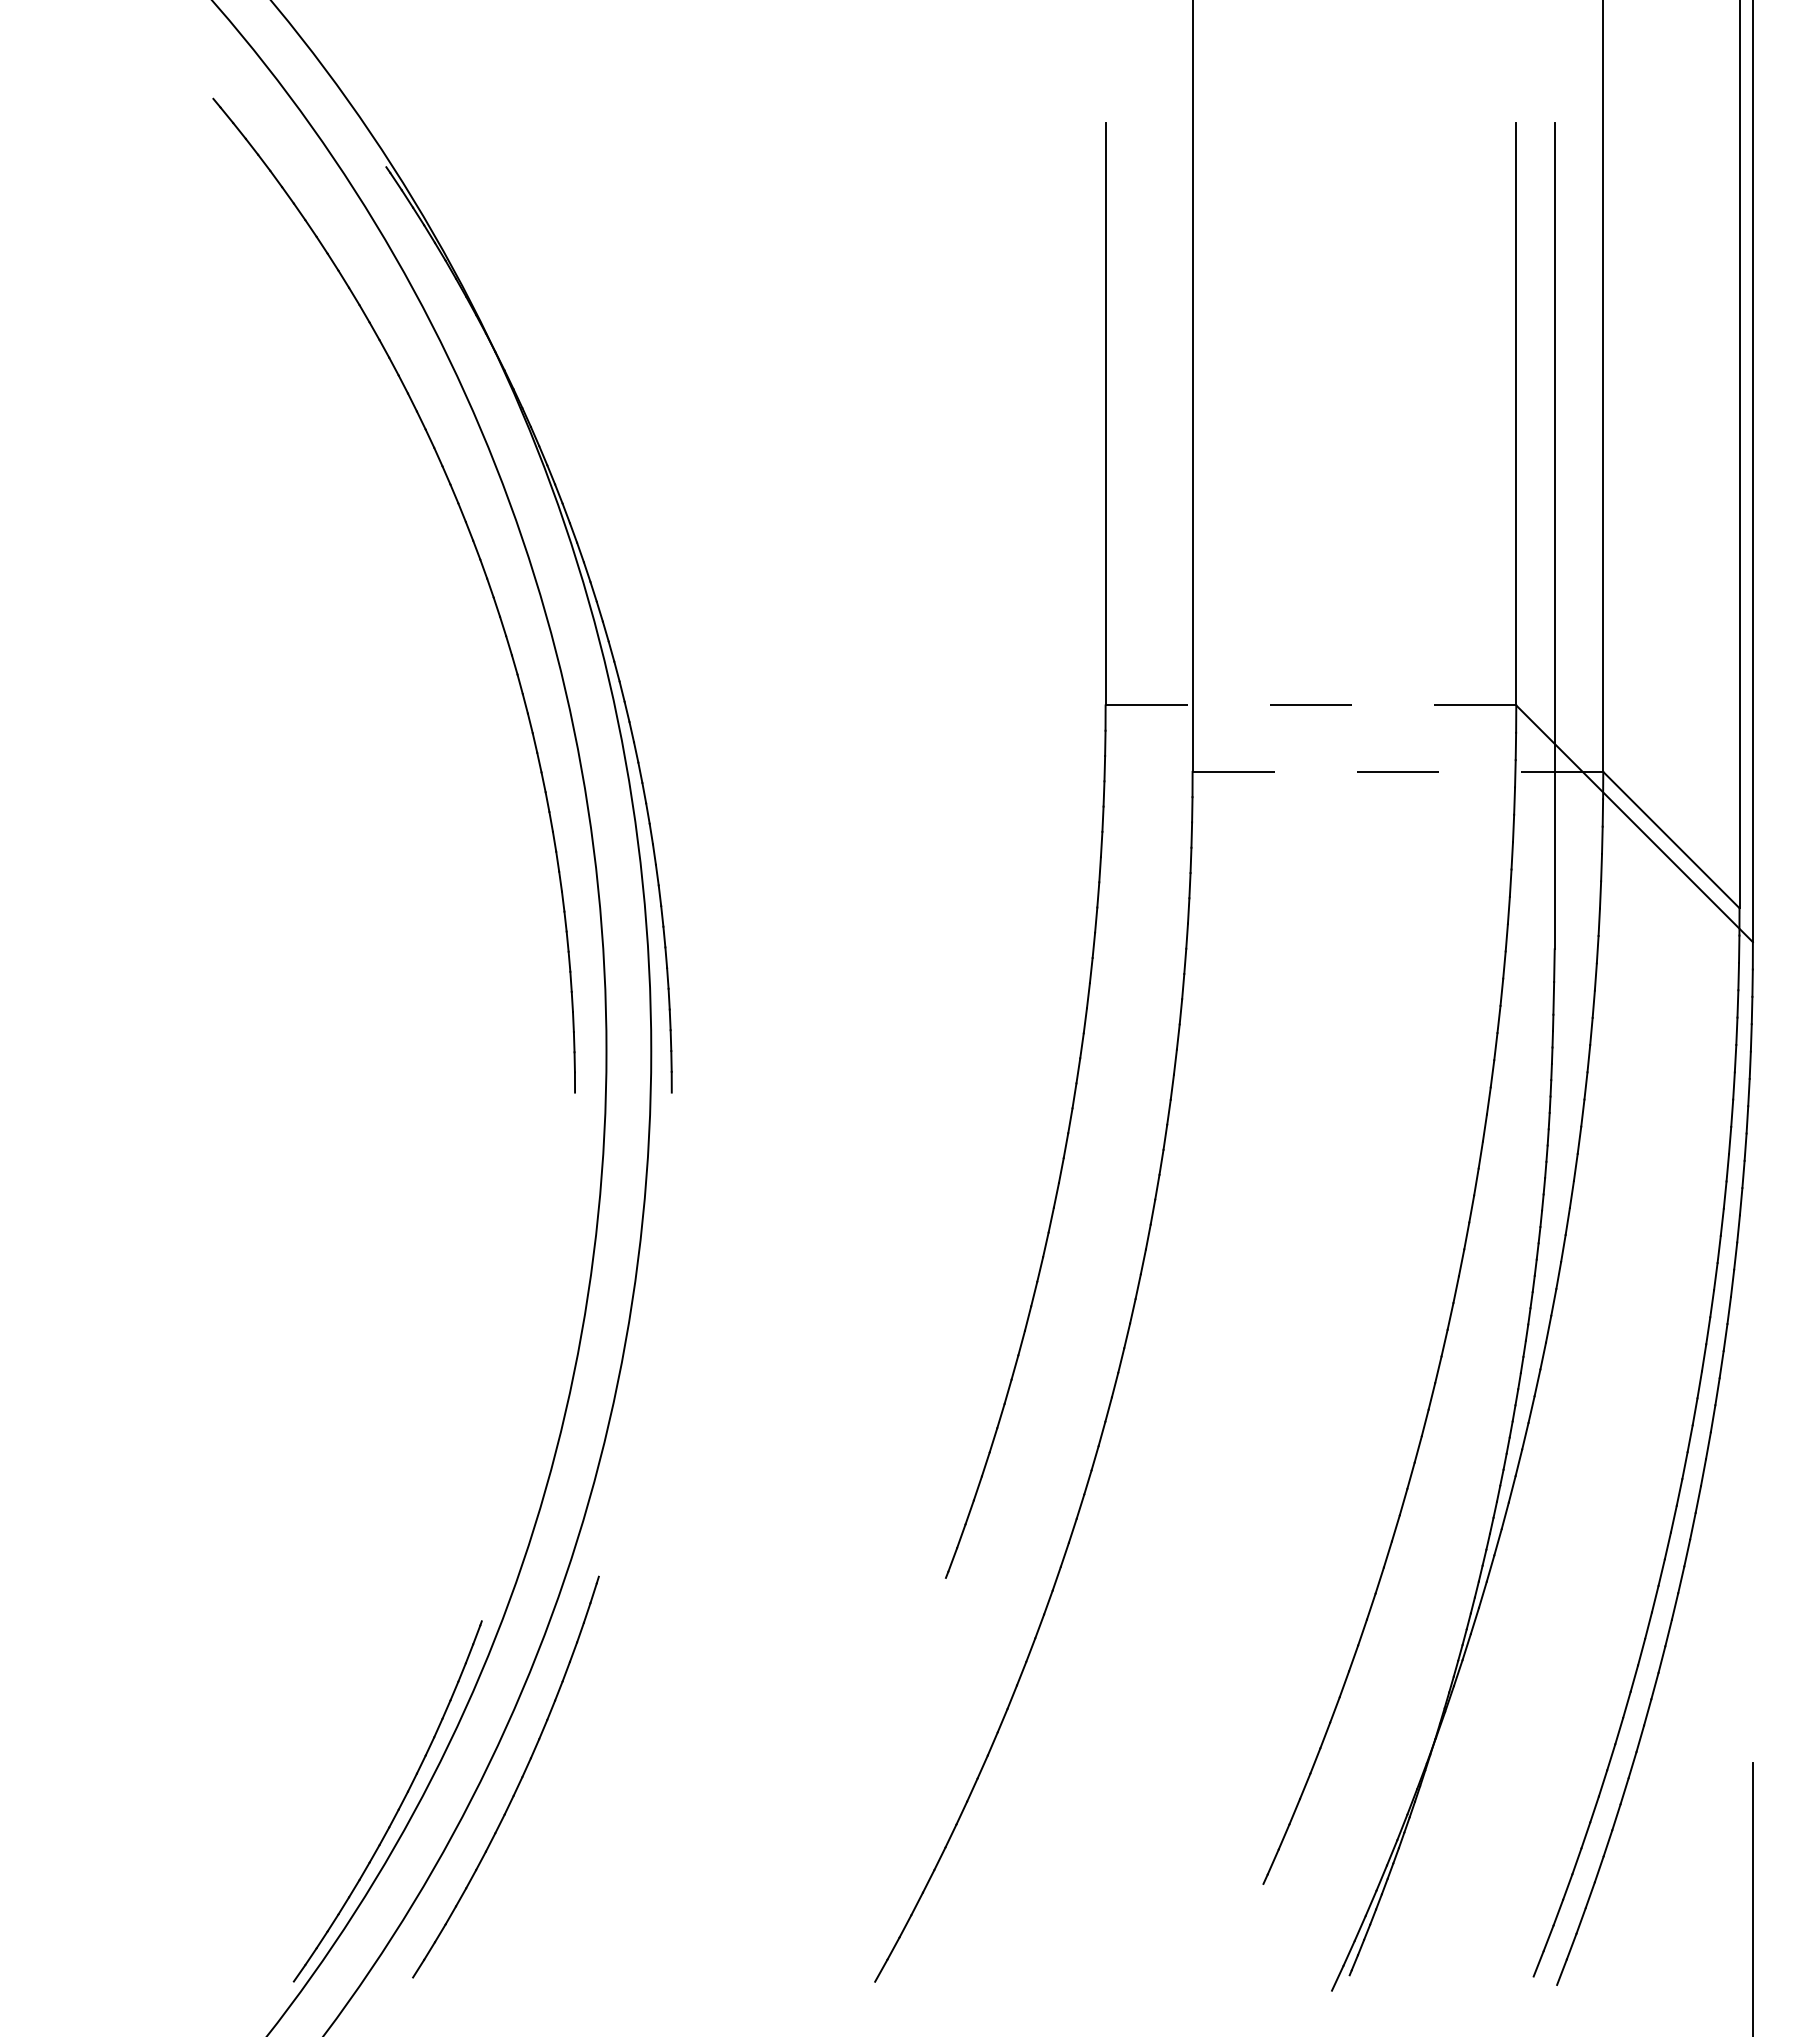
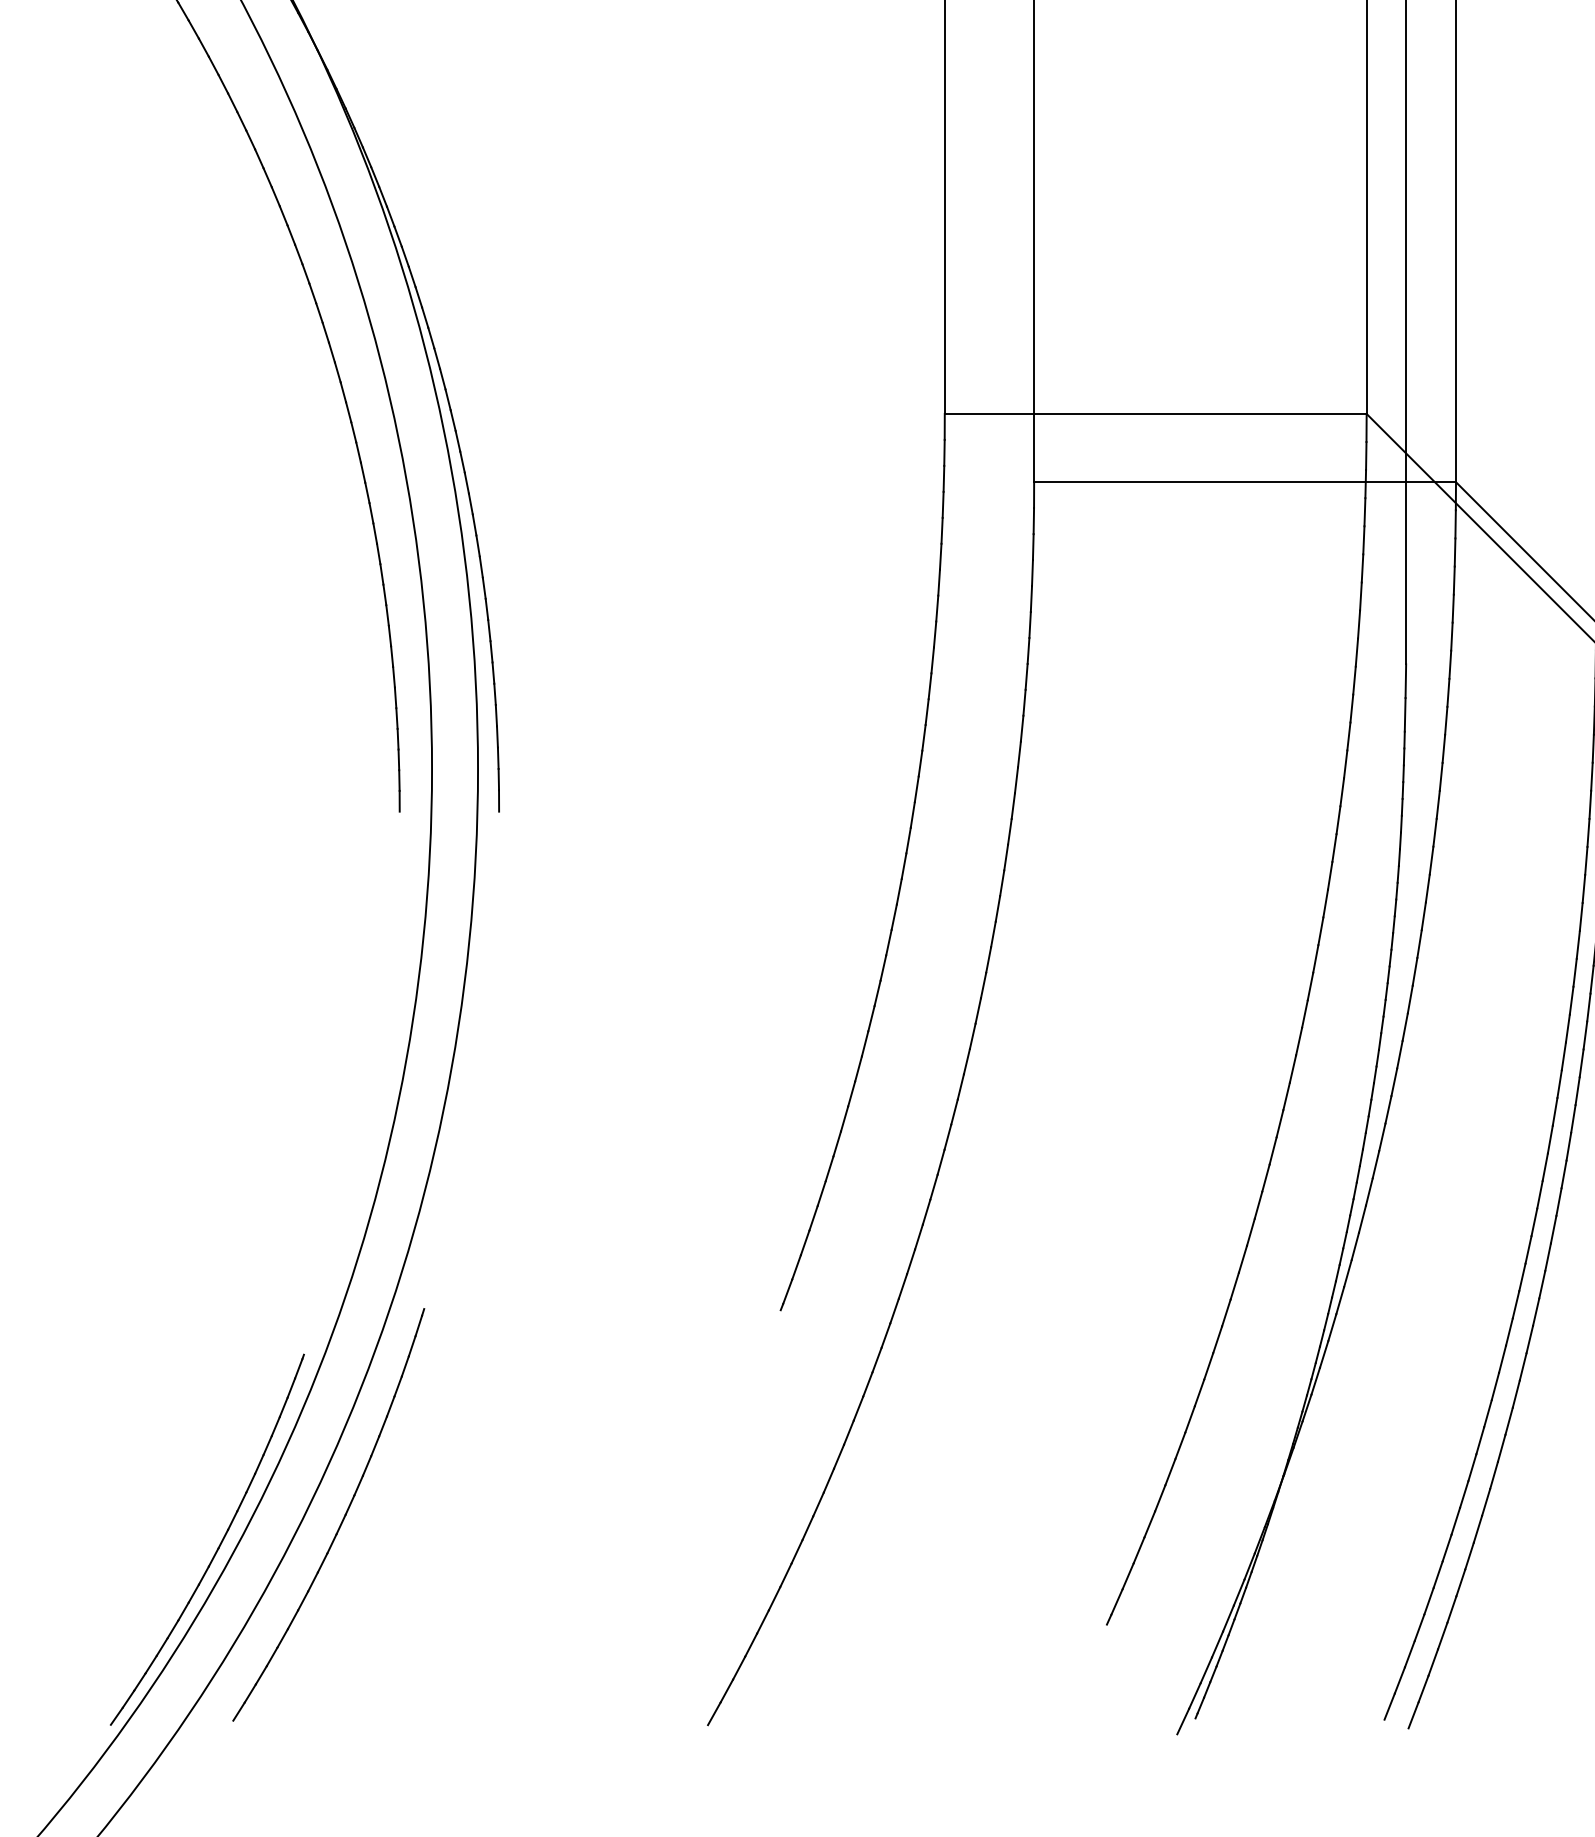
line: (1311, 705) -> (1156, 413), dashed -> solid
line: (1397, 771) -> (1244, 481), dashed -> solid

